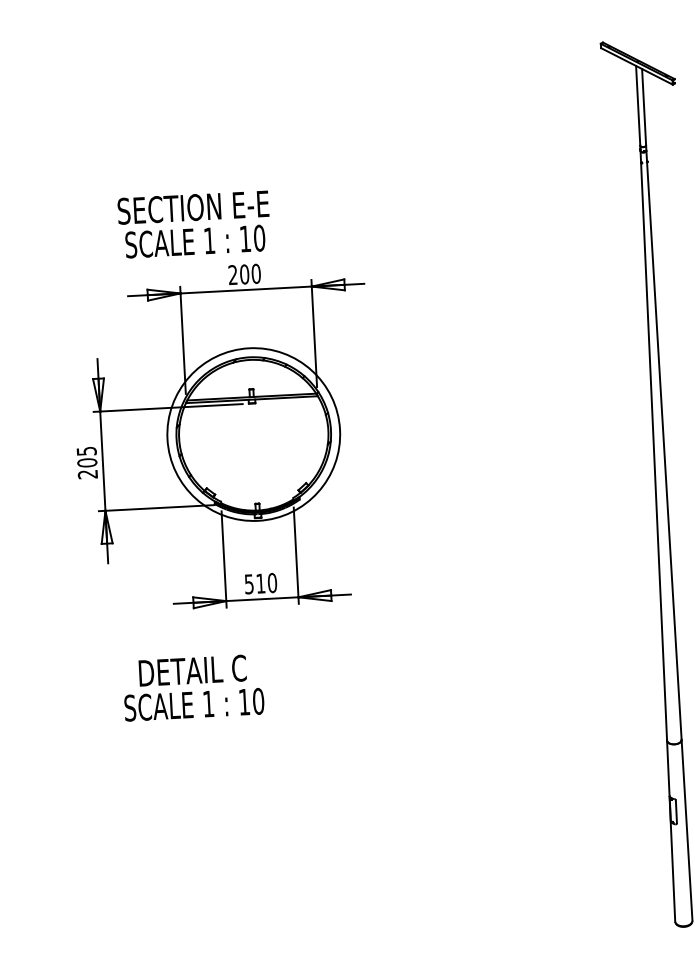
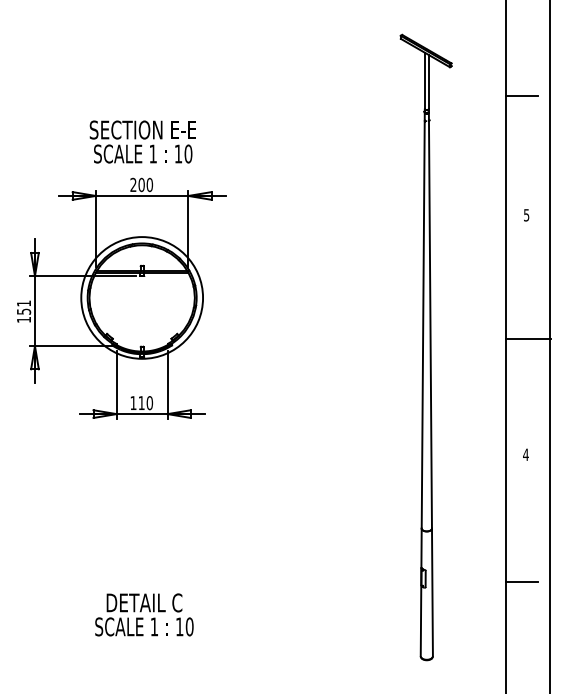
text: (193, 223) -> (142, 141), moved
text: (86, 462) -> (23, 311), 205 -> 151
text: (249, 584) -> (133, 403), 510 -> 110
text: (193, 687) -> (144, 614), moved

